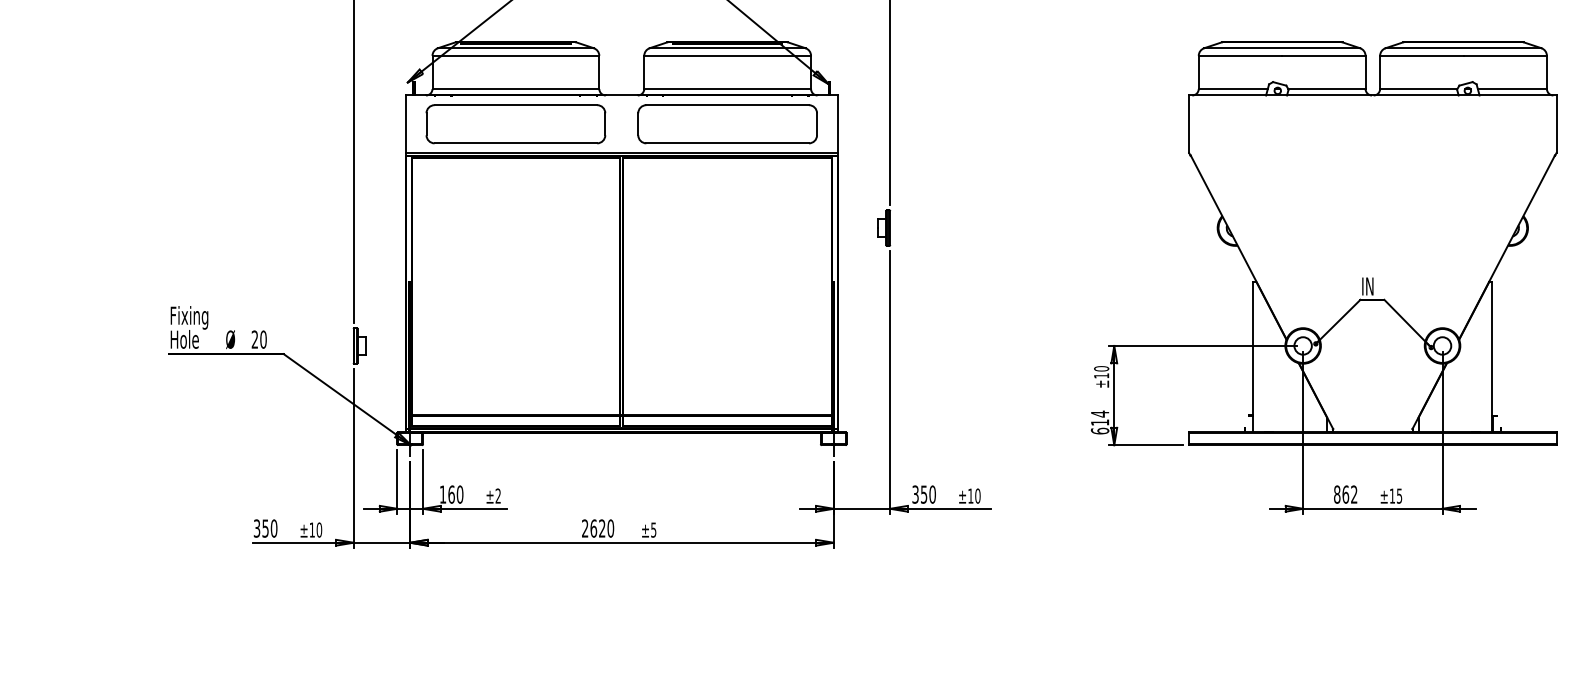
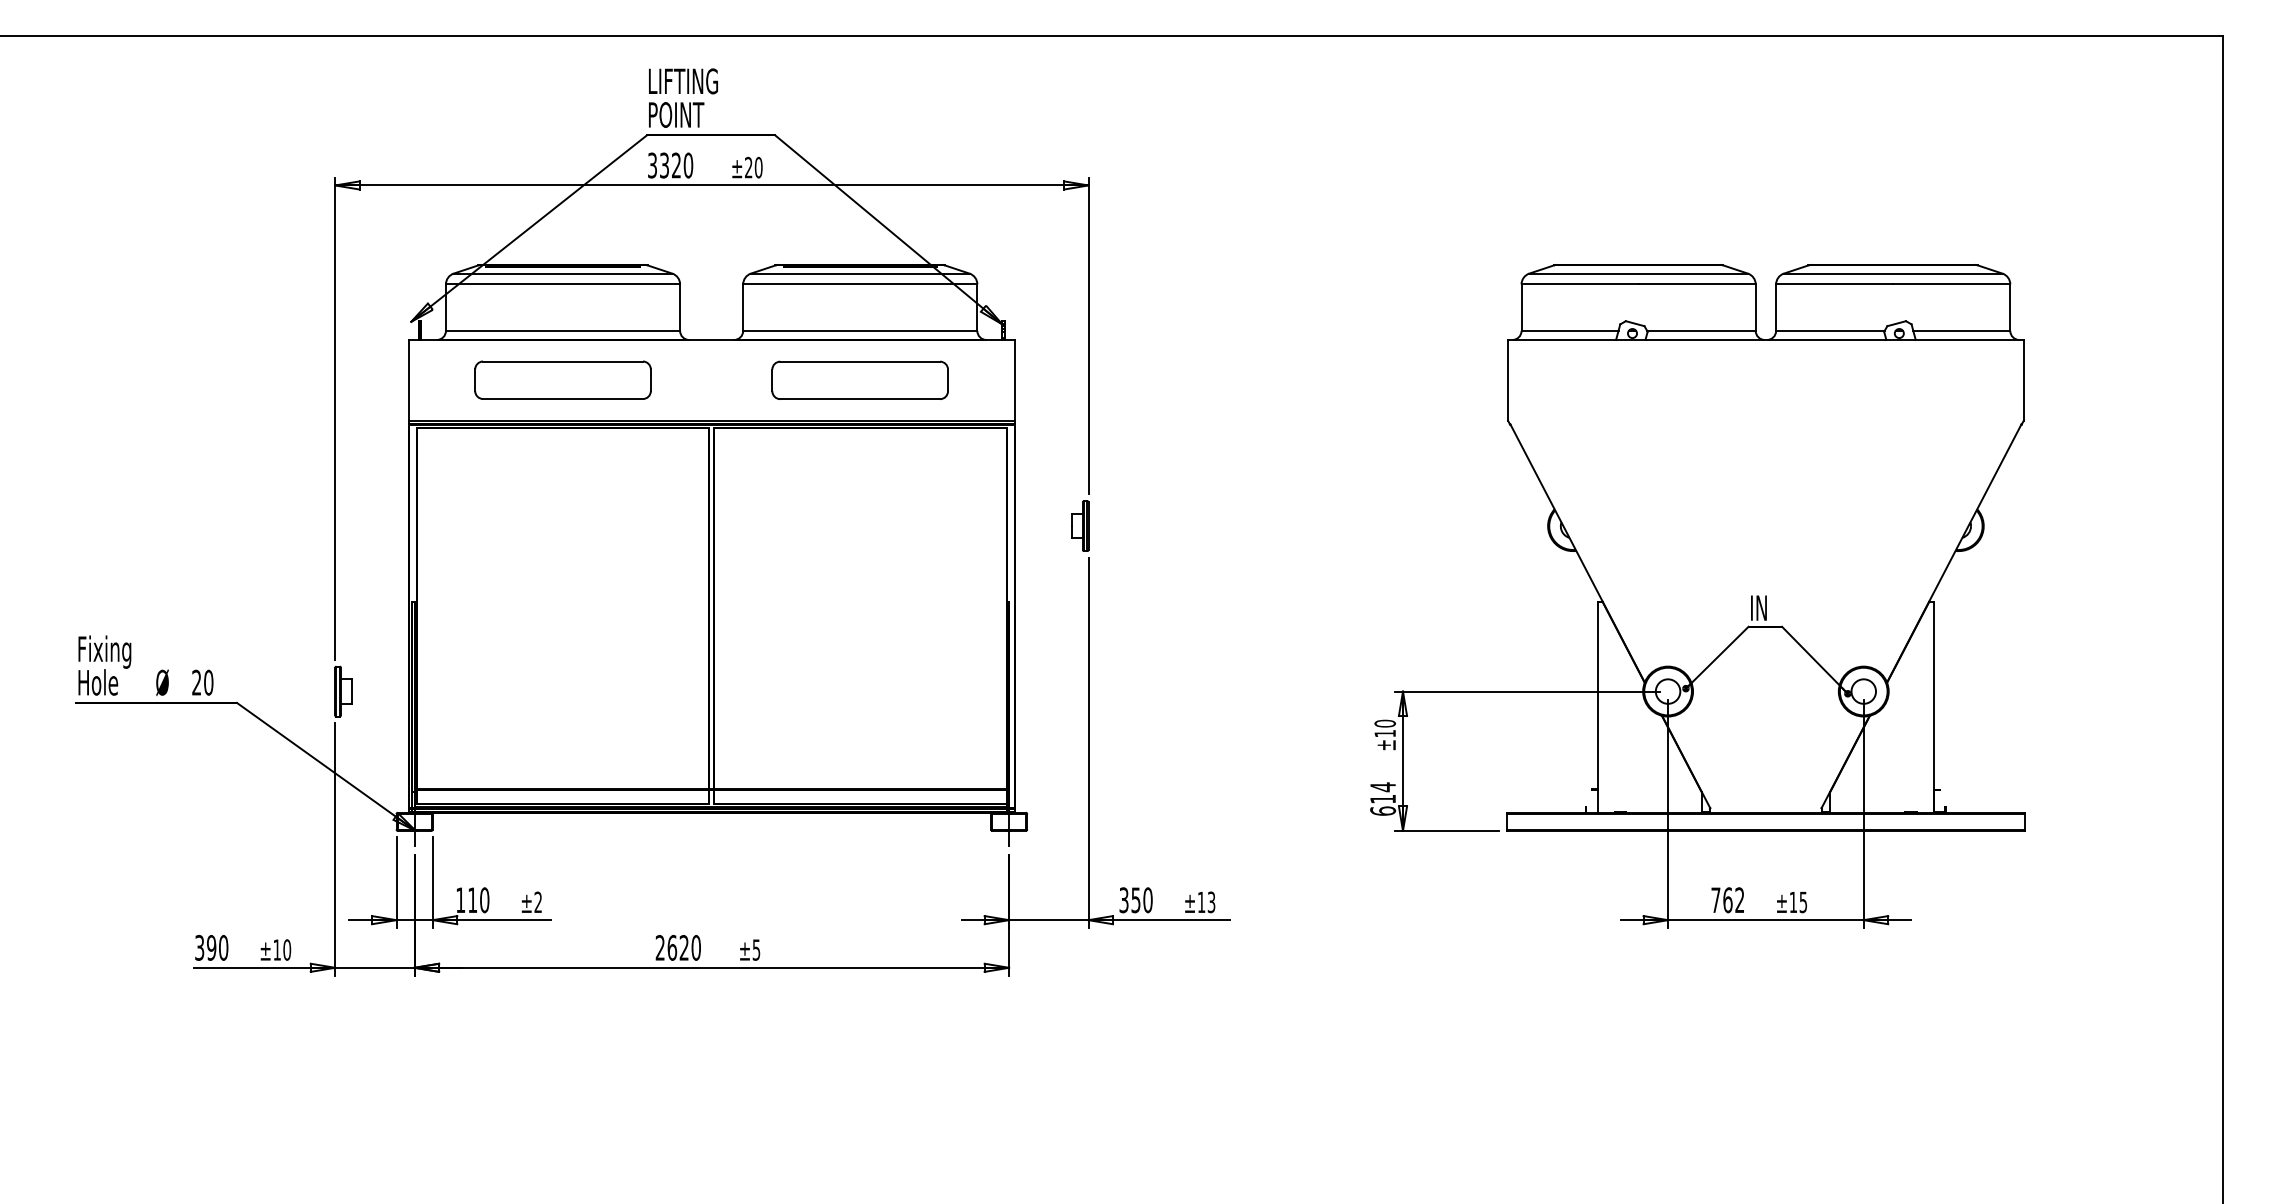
part: (515, 123) -> (562, 379), size x0.7
part: (727, 124) -> (859, 380), size x0.7
text: (451, 494) -> (472, 900), 160 -> 110
text: (1336, 494) -> (1715, 900), 862 -> 762
text: (977, 496) -> (1211, 902), ±10 -> ±13
text: (265, 528) -> (211, 947), 350 -> 390

